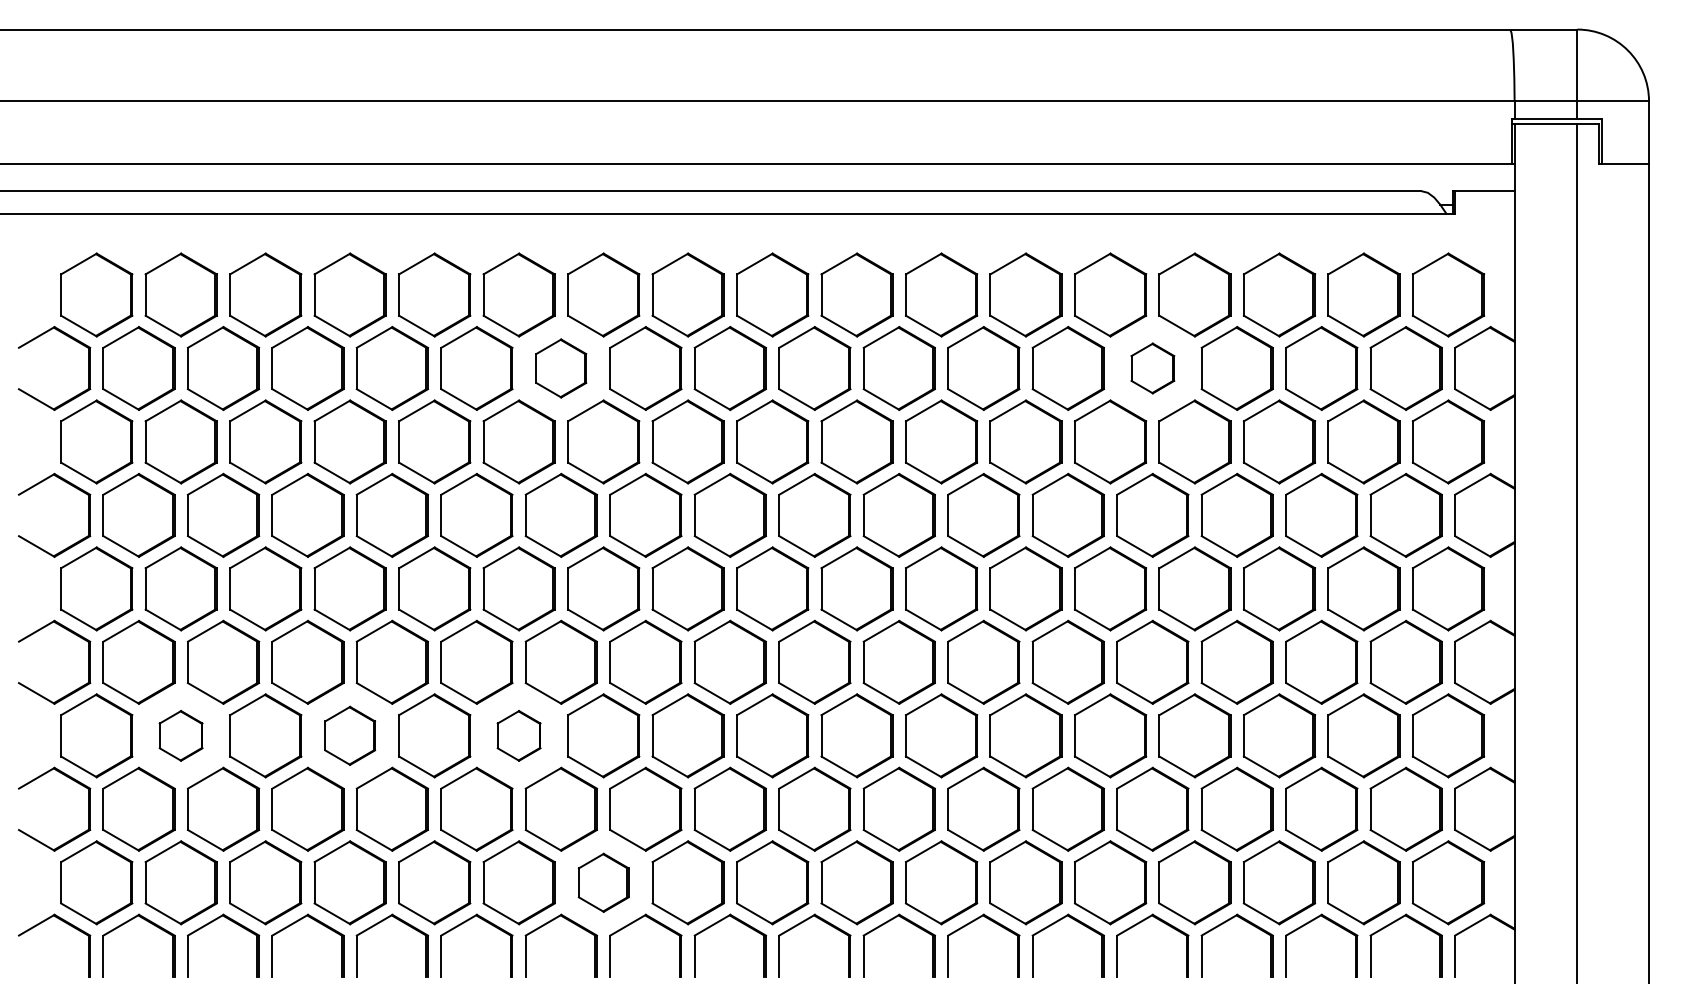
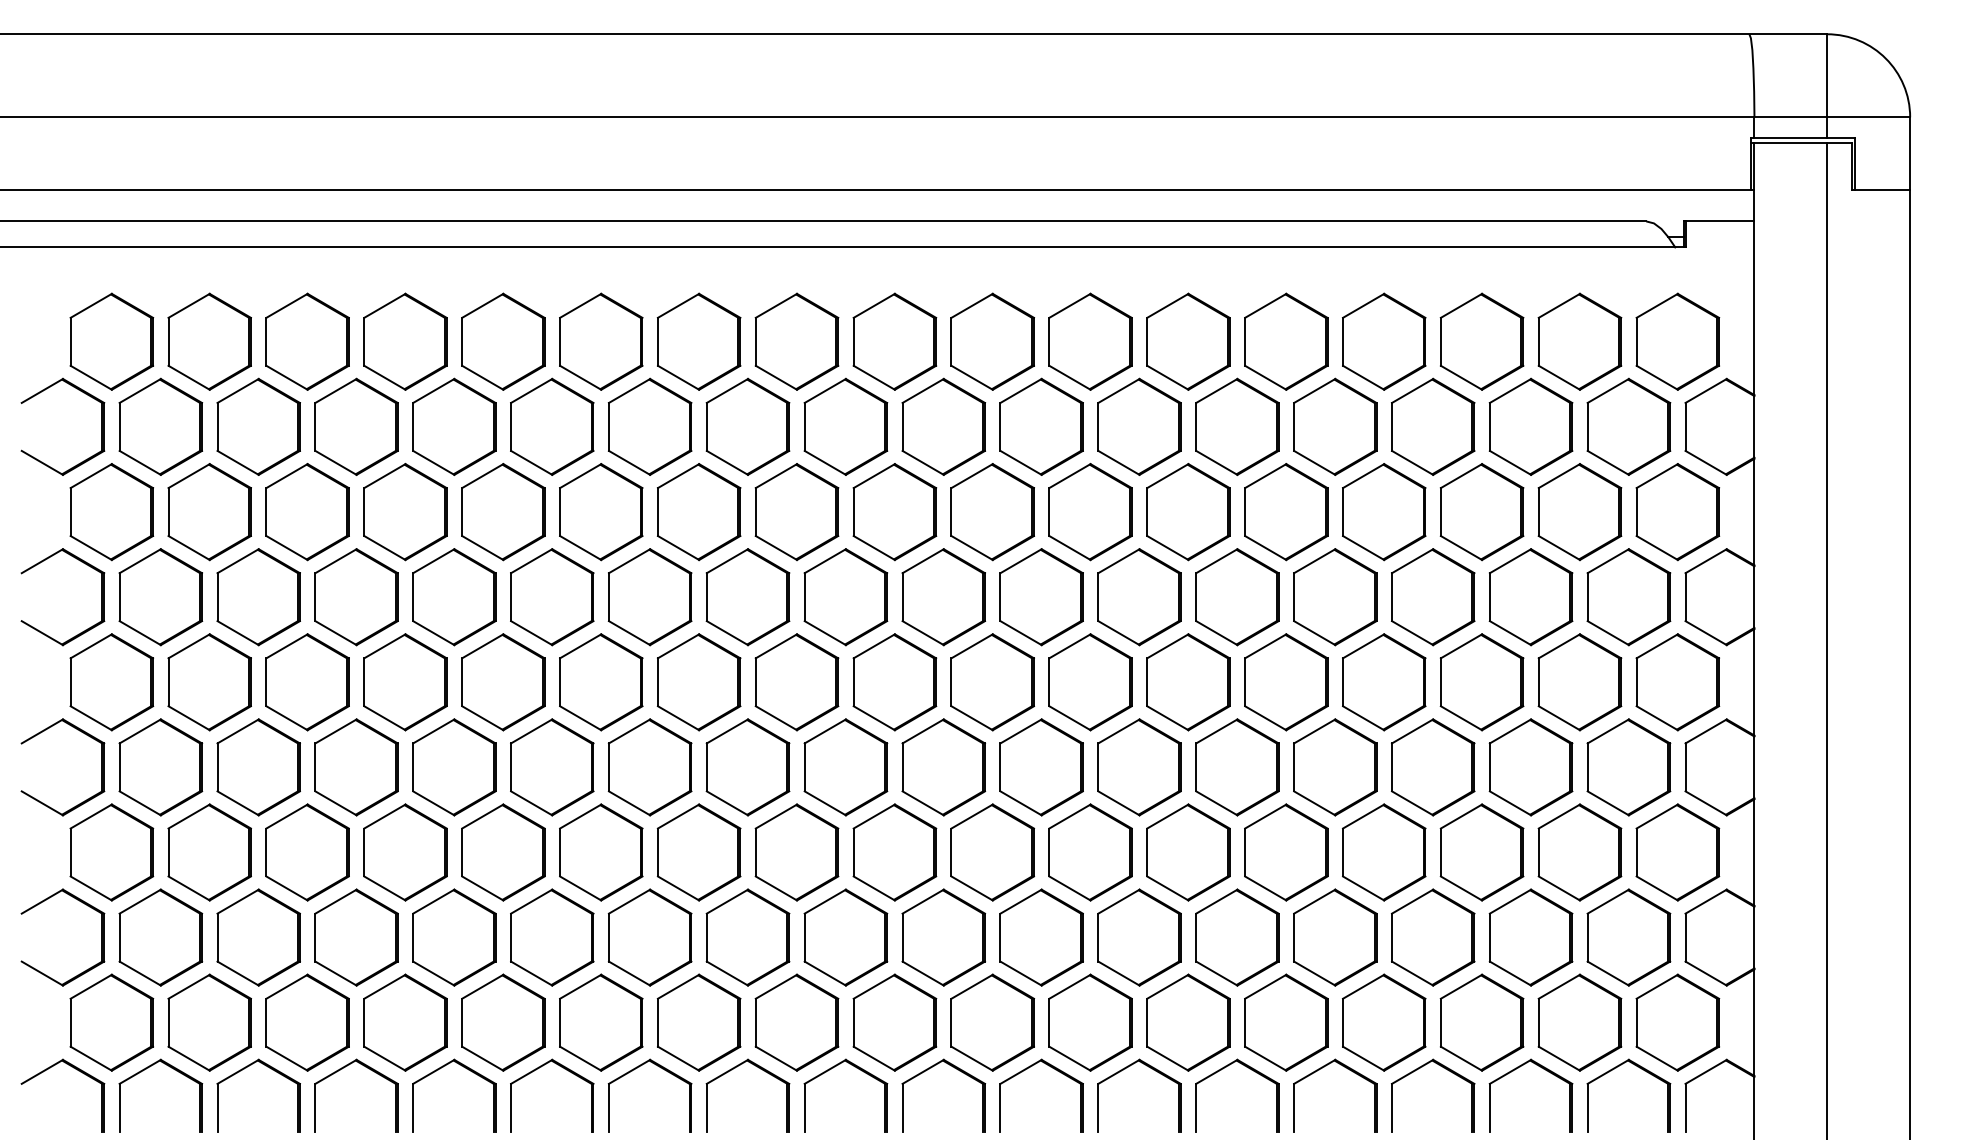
part: (560, 368) -> (649, 426), size x1.43
part: (1152, 368) -> (1334, 426), size x1.67
part: (180, 735) -> (208, 852), size x1.67
part: (349, 735) -> (404, 852), size x1.43
part: (518, 735) -> (600, 852), size x1.67
part: (603, 882) -> (698, 1022), size x1.43

